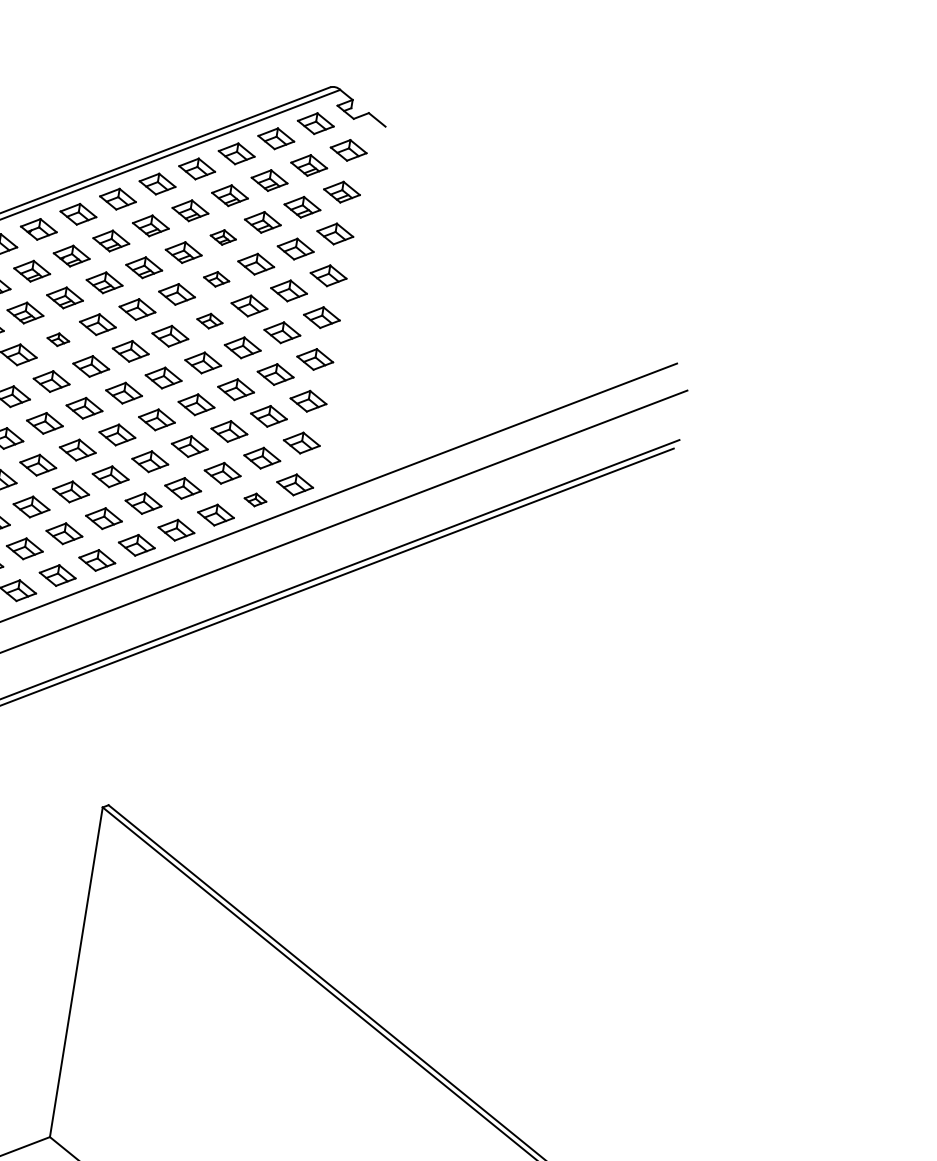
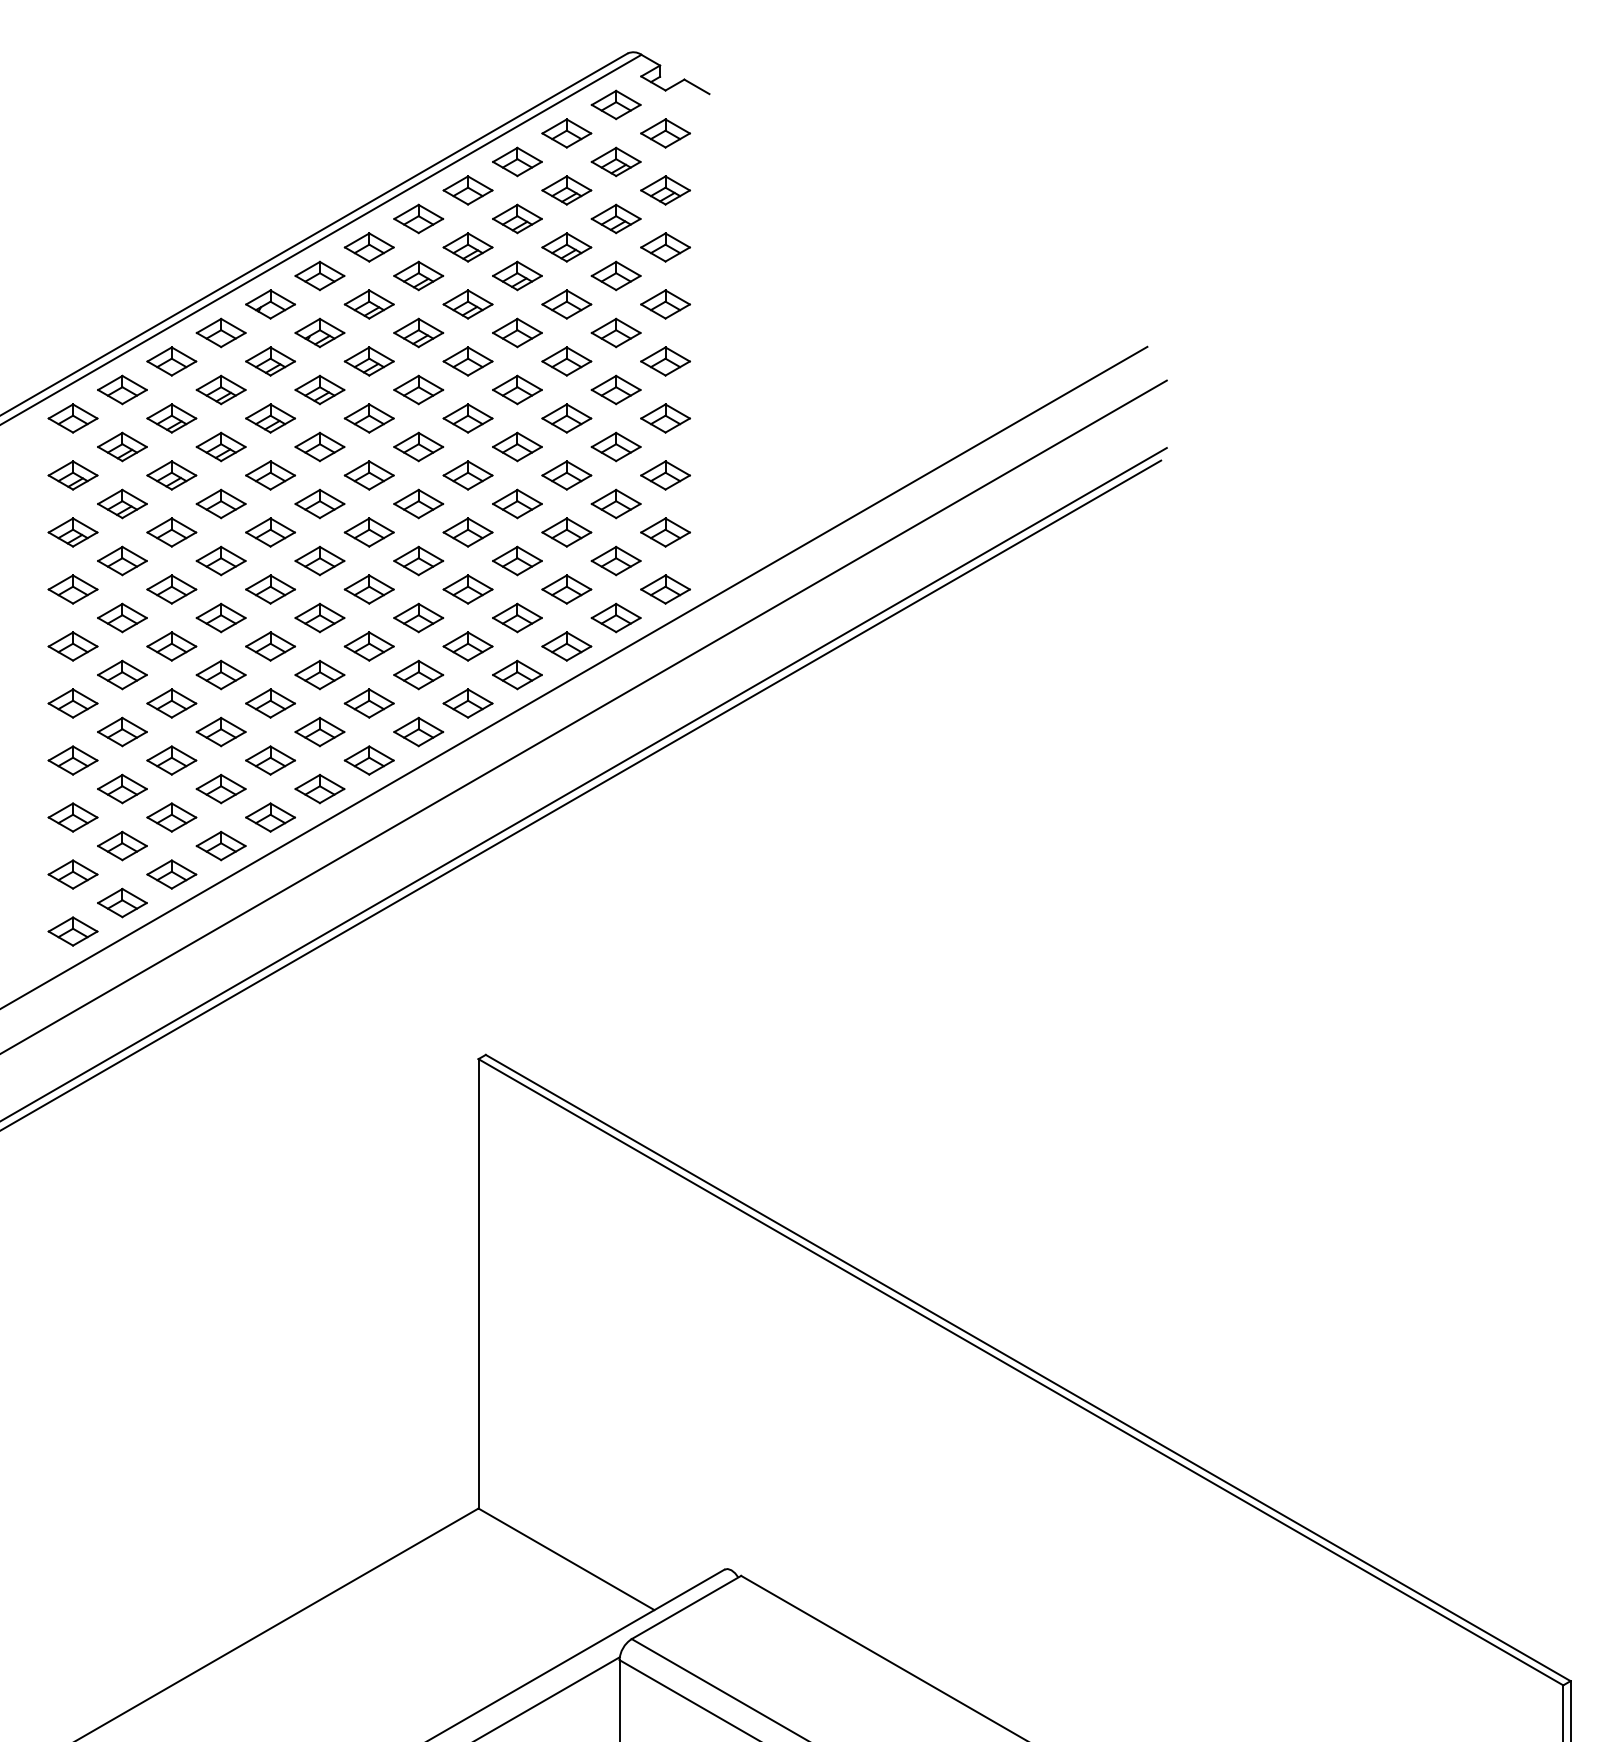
part: (223, 237) -> (517, 275), size x1.43
part: (216, 279) -> (517, 332), size x1.43
part: (210, 320) -> (517, 389), size x1.43
part: (58, 339) -> (319, 446), size x1.67
part: (255, 499) -> (615, 617), size x1.67

